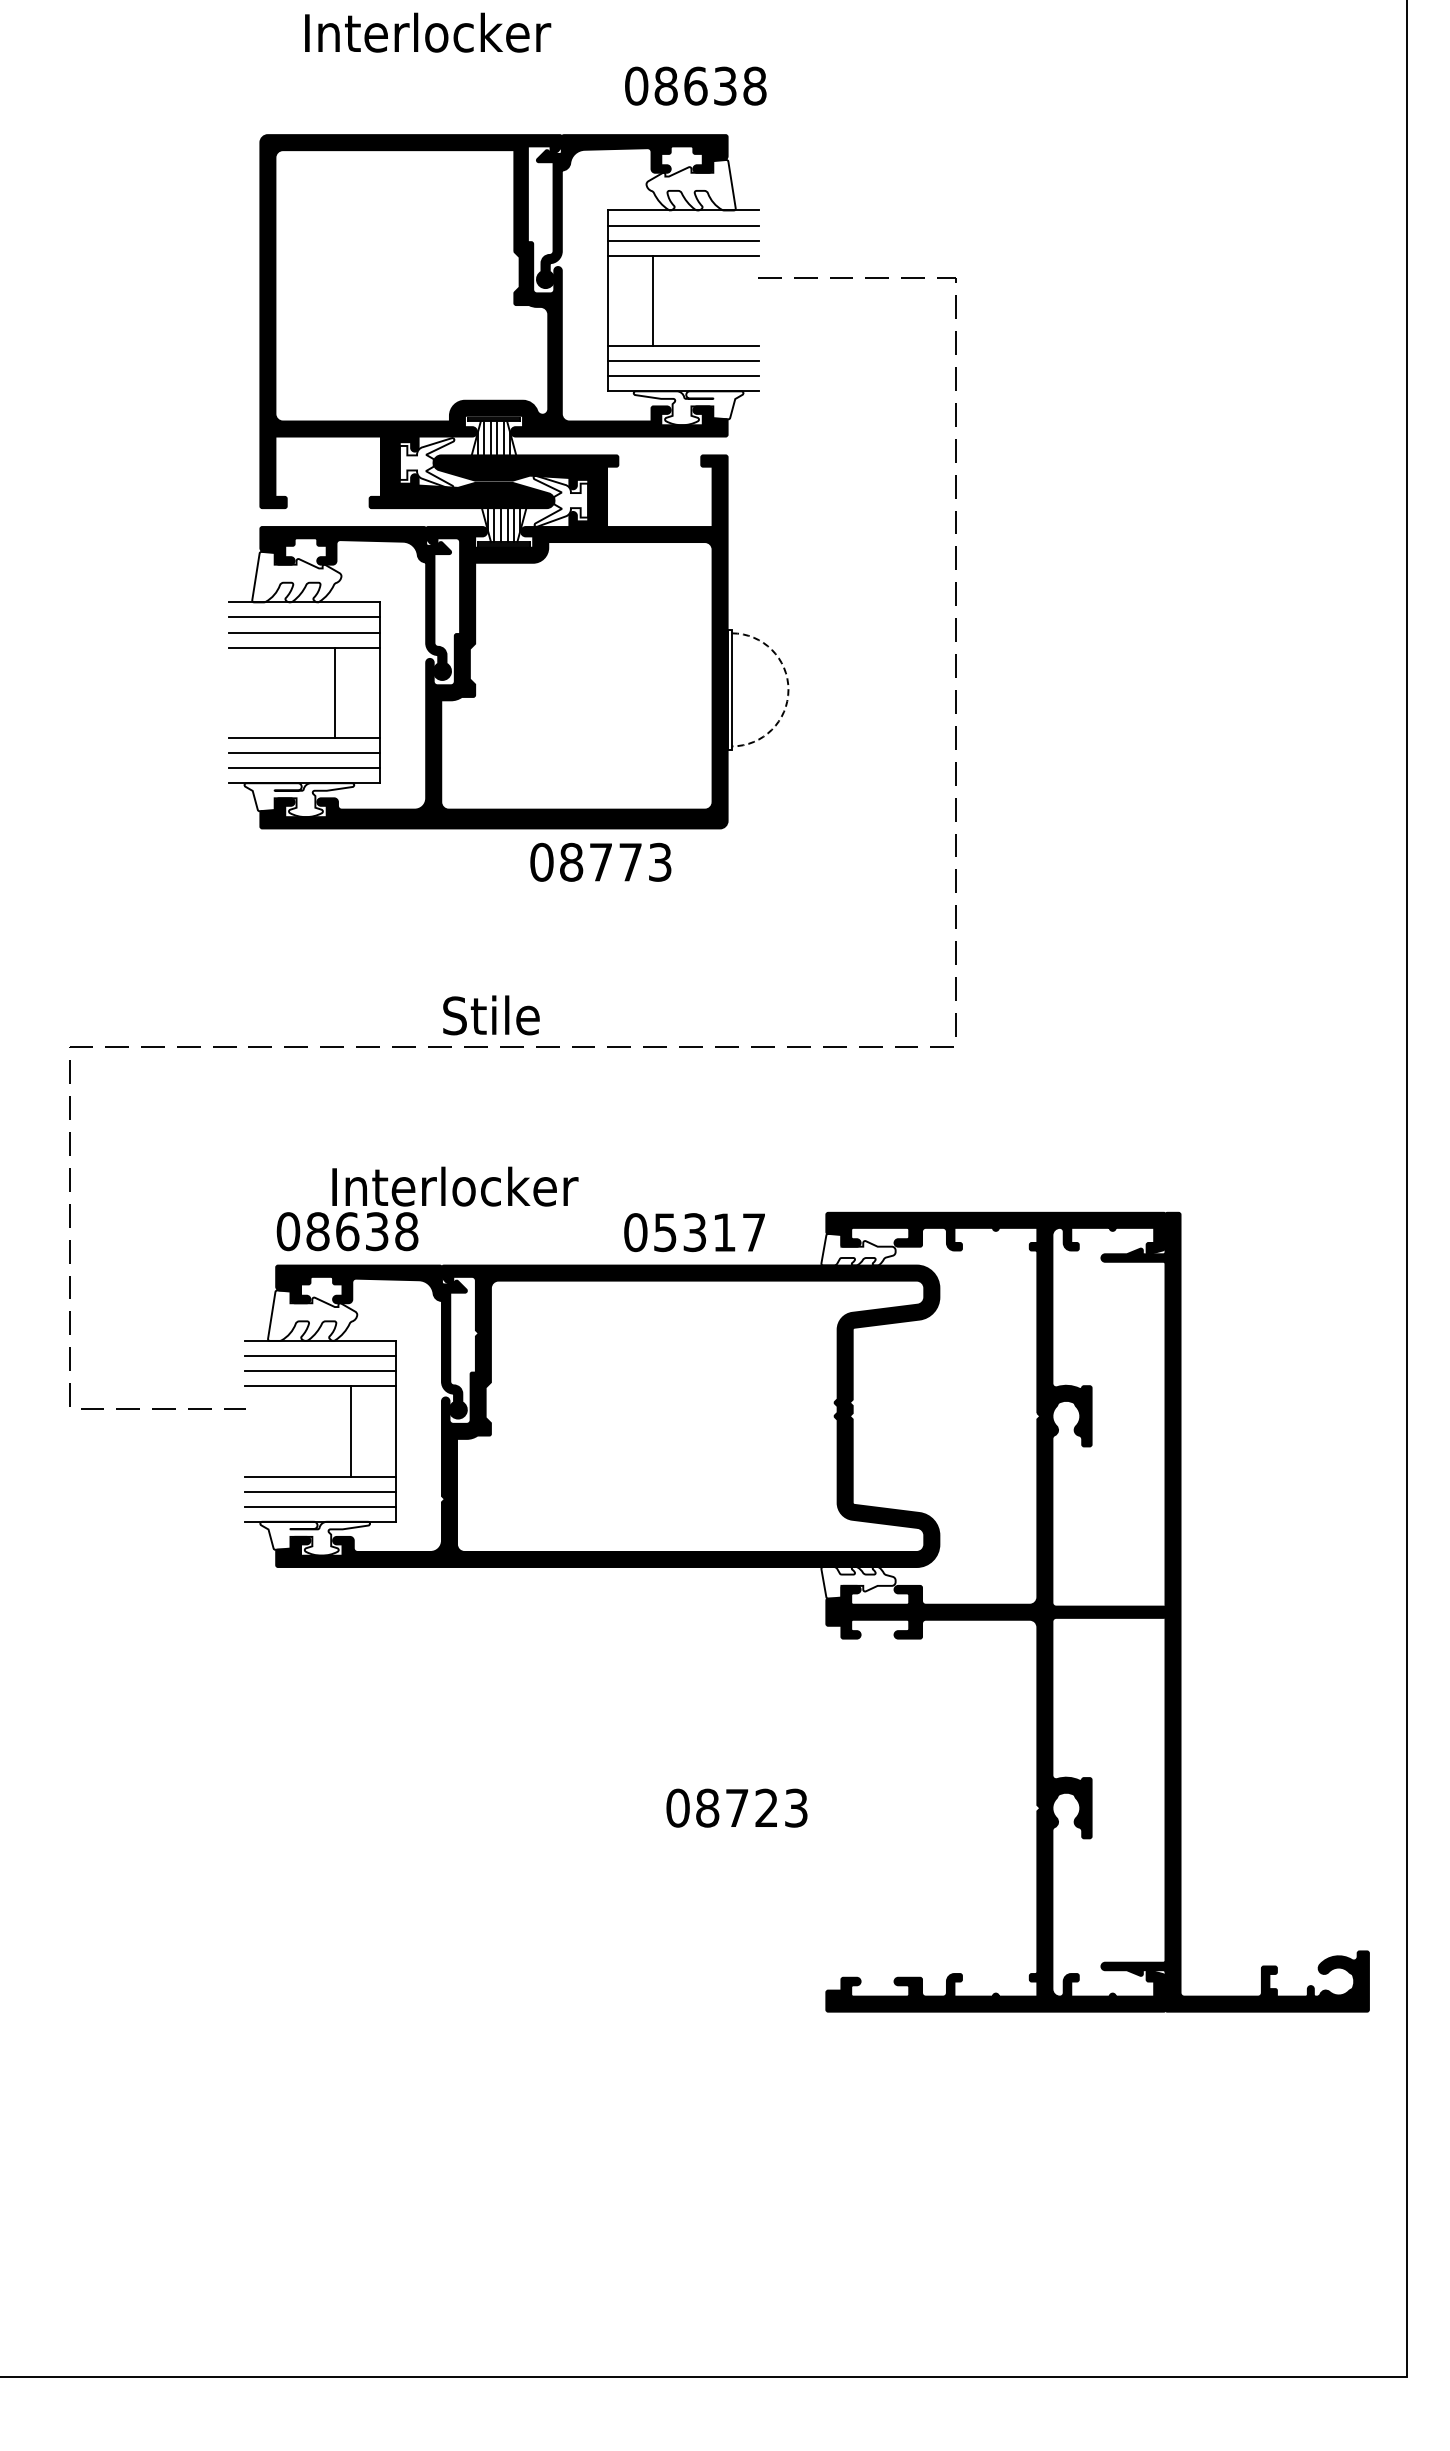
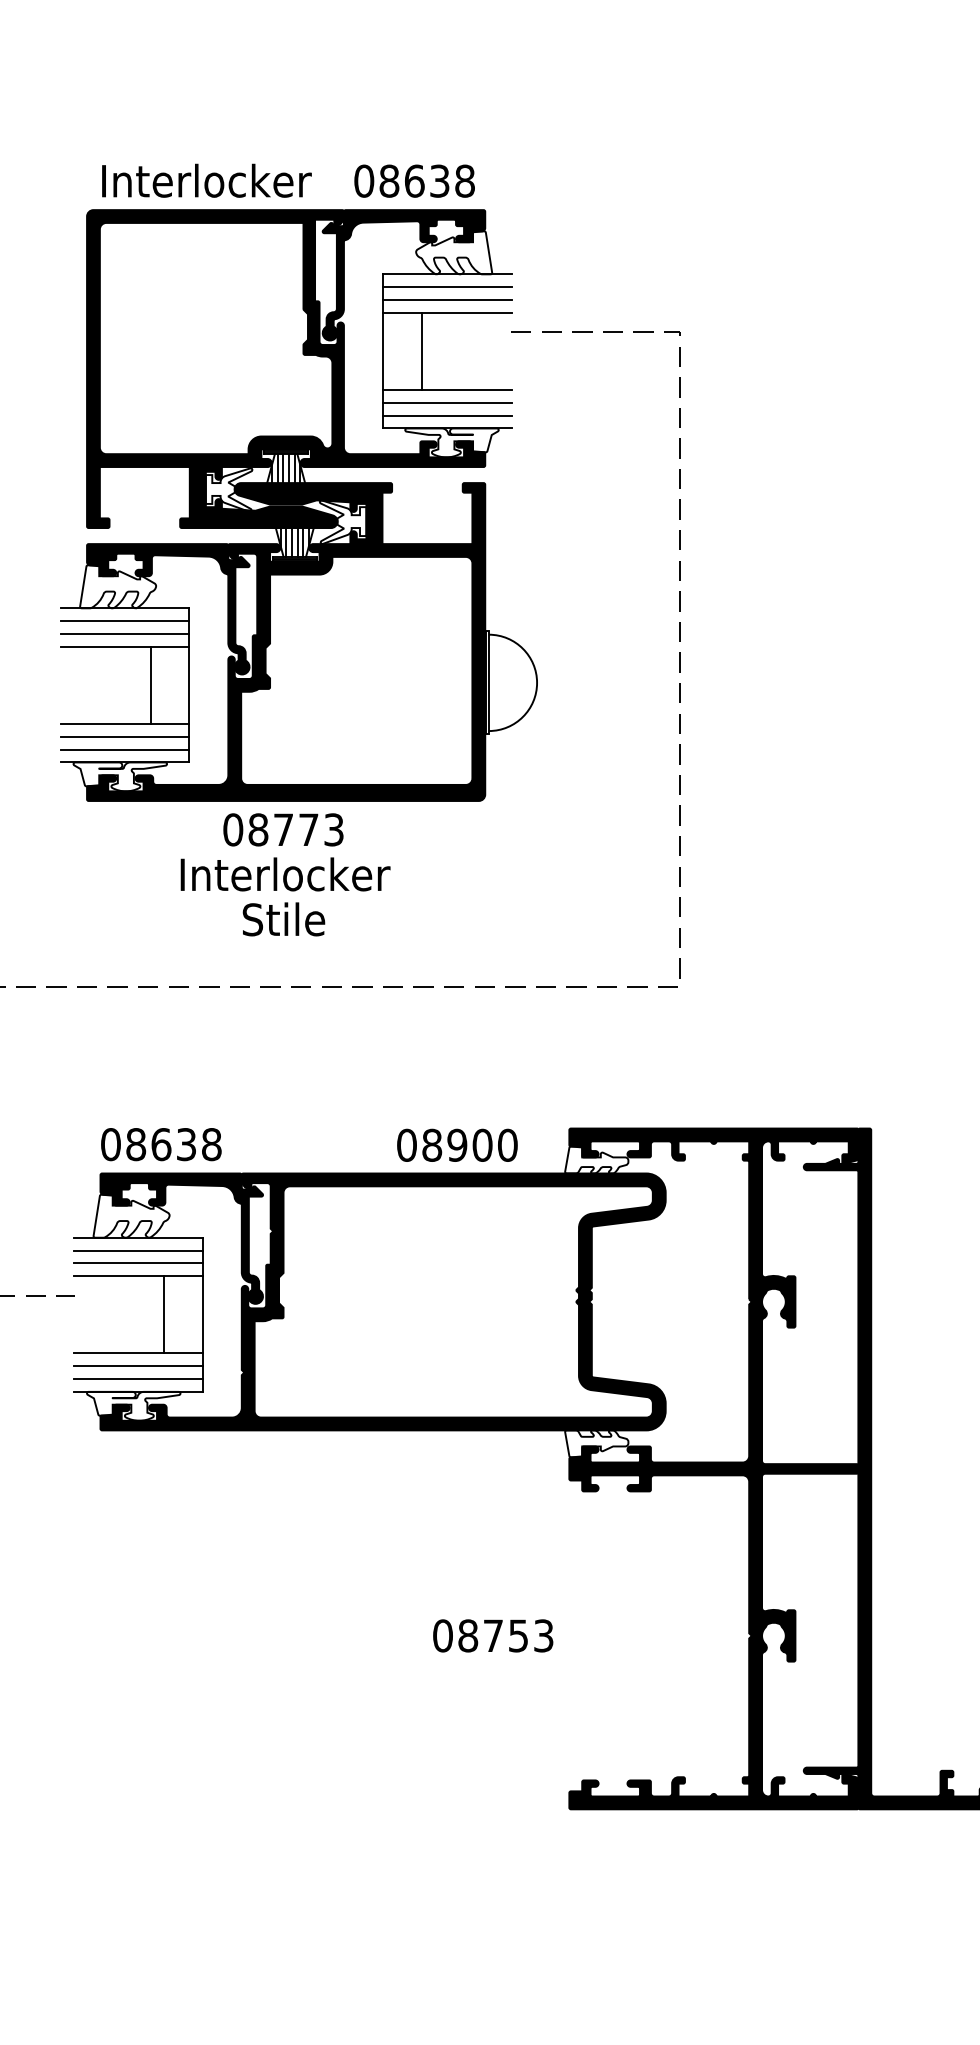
text: (428, 32) -> (207, 180), moved
text: (695, 85) -> (414, 180), moved
line: (788, 689) -> (537, 682), dashed -> solid
text: (600, 861) -> (283, 829), moved
text: (491, 1015) -> (284, 919), moved
text: (455, 1186) -> (285, 874), moved
text: (709, 1232) -> (469, 1145), 05317 -> 08900
text: (766, 1807) -> (518, 1635), 08723 -> 08753

